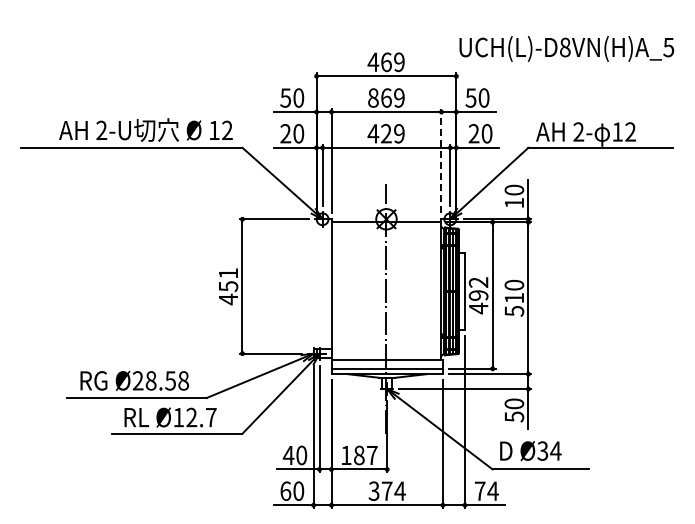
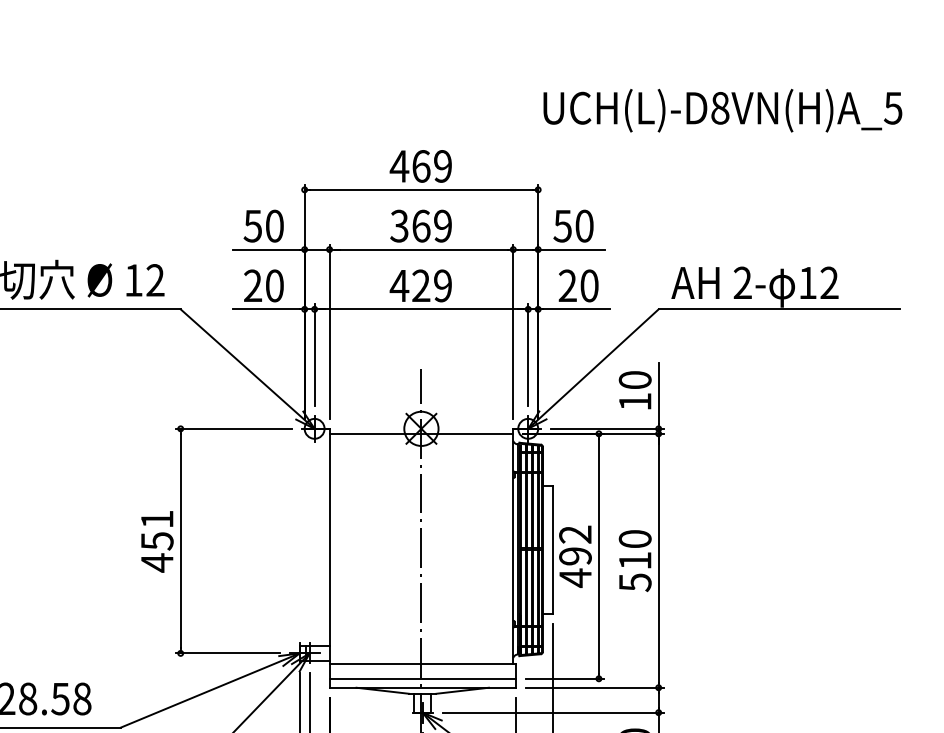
text: (566, 48) -> (722, 109), moved
text: (372, 97) -> (398, 225), 869 -> 369
line: (441, 160) -> (513, 330), dashed -> solid

